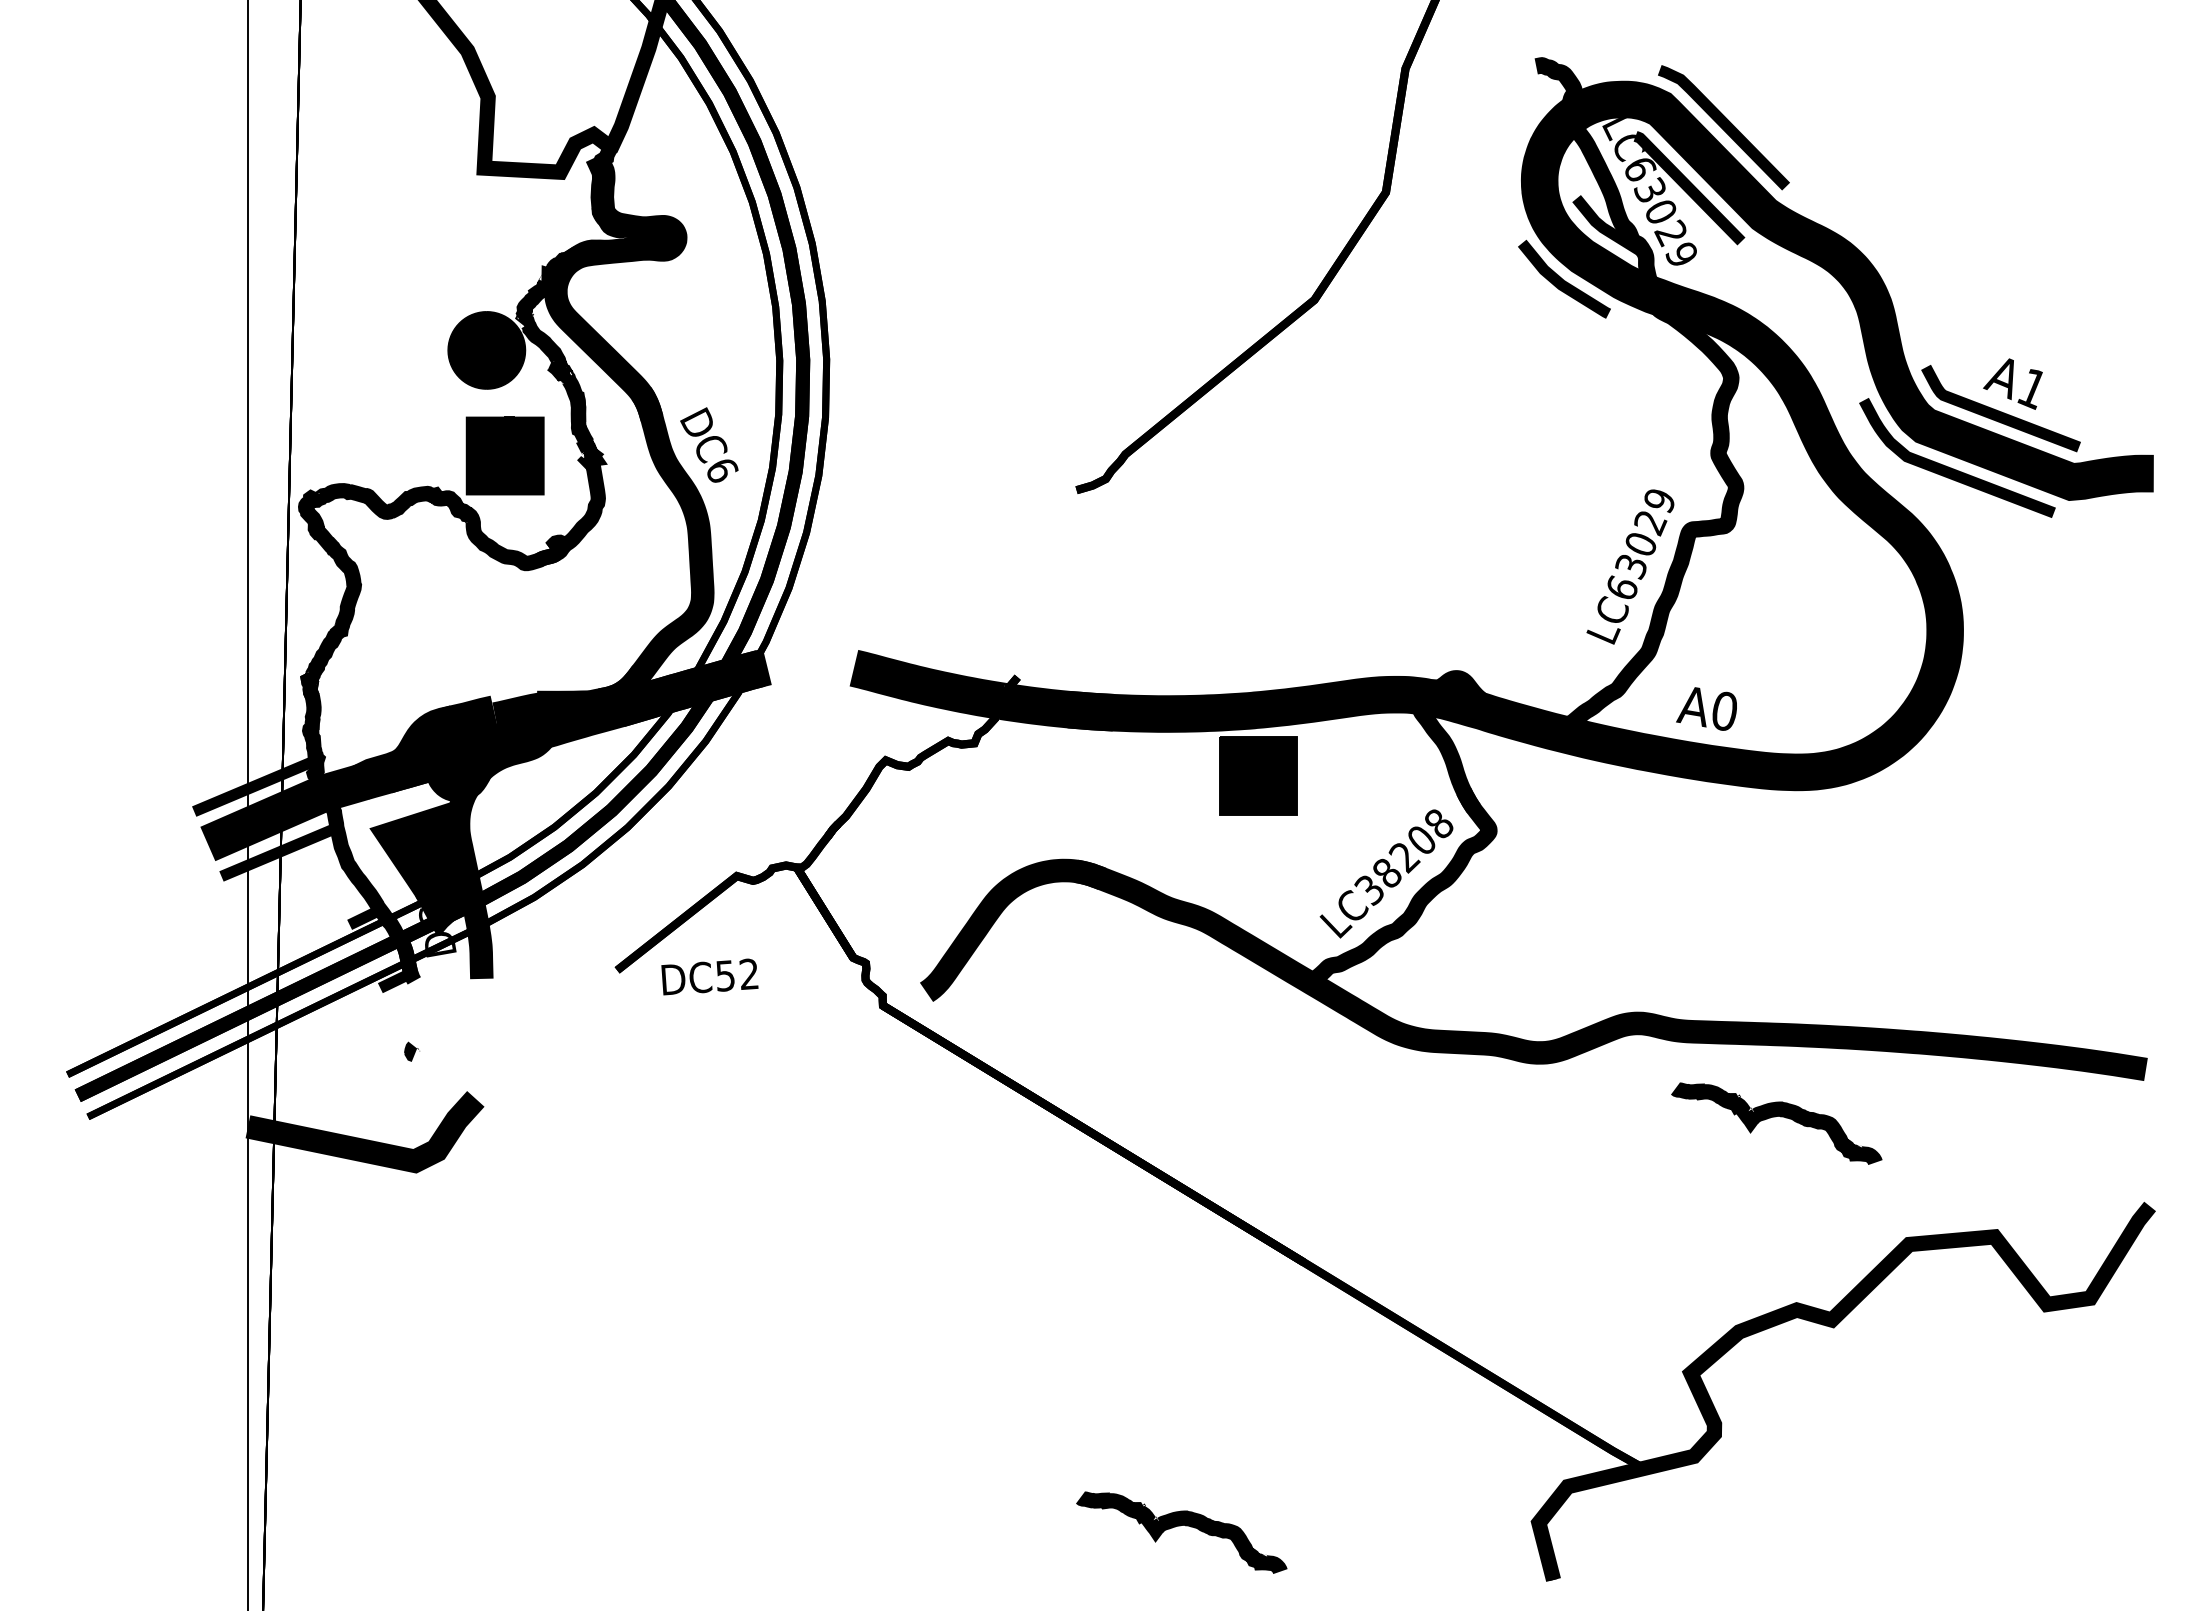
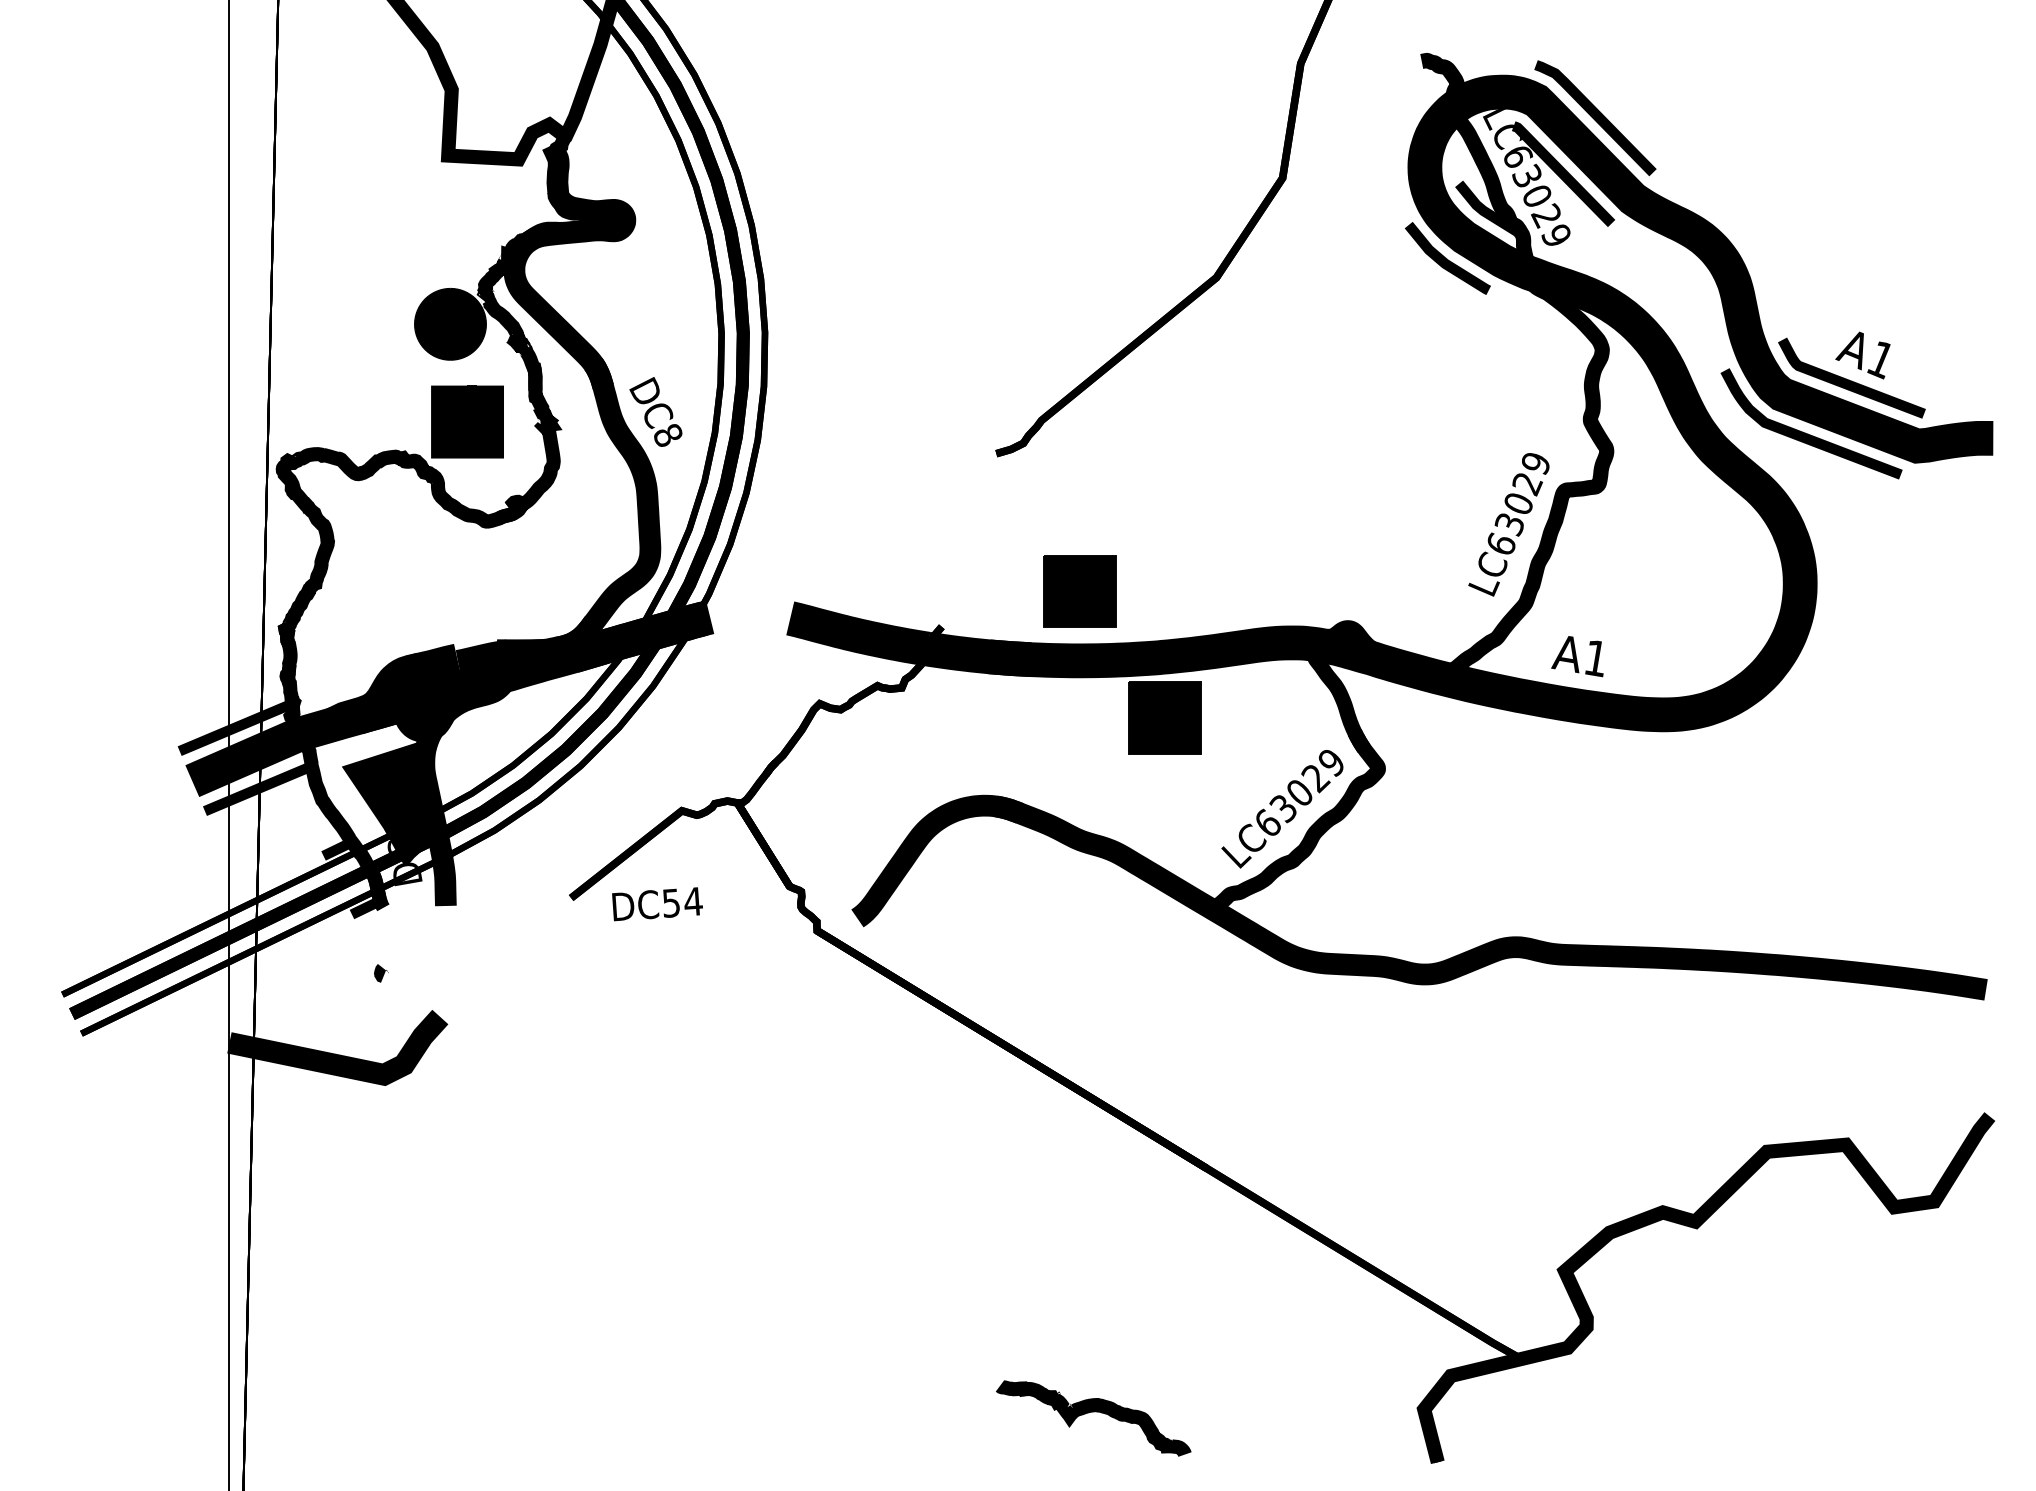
text: (722, 470) -> (668, 435), DC6 -> DC8
part: (1166, 638) -> (1079, 590), added
text: (1724, 711) -> (1595, 658), A0 -> A1
text: (1403, 857) -> (1298, 793), LC38208 -> LC63029
text: (749, 973) -> (693, 900), DC52 -> DC54
part: (1775, 1117) -> (1643, 1034), removed

